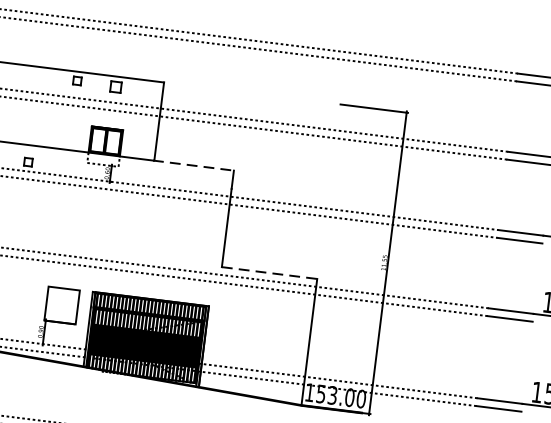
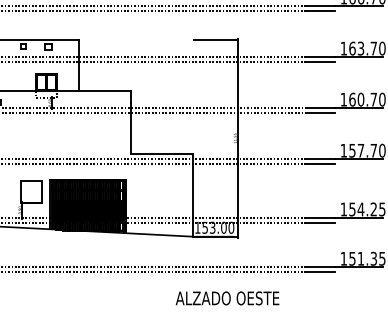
line: (194, 166) -> (105, 91), dashed -> solid
line: (269, 273) -> (162, 154), dashed -> solid

